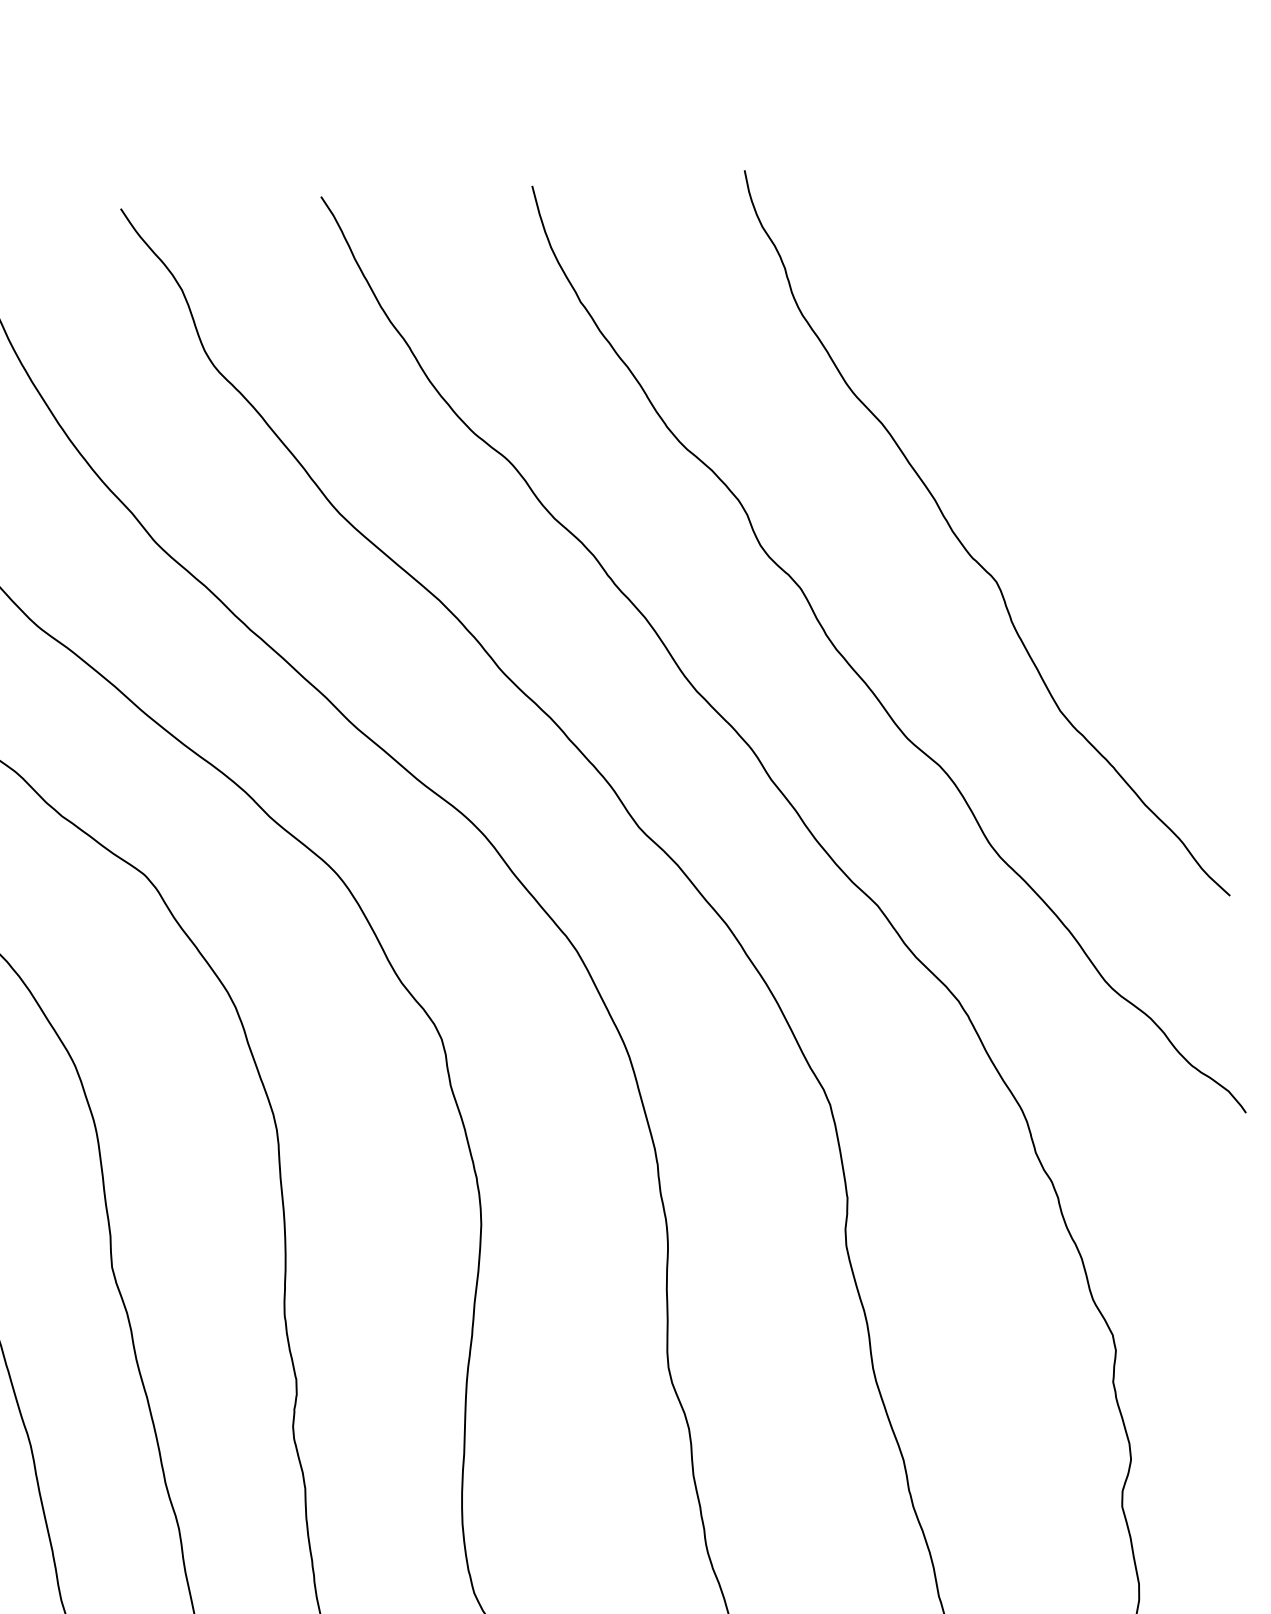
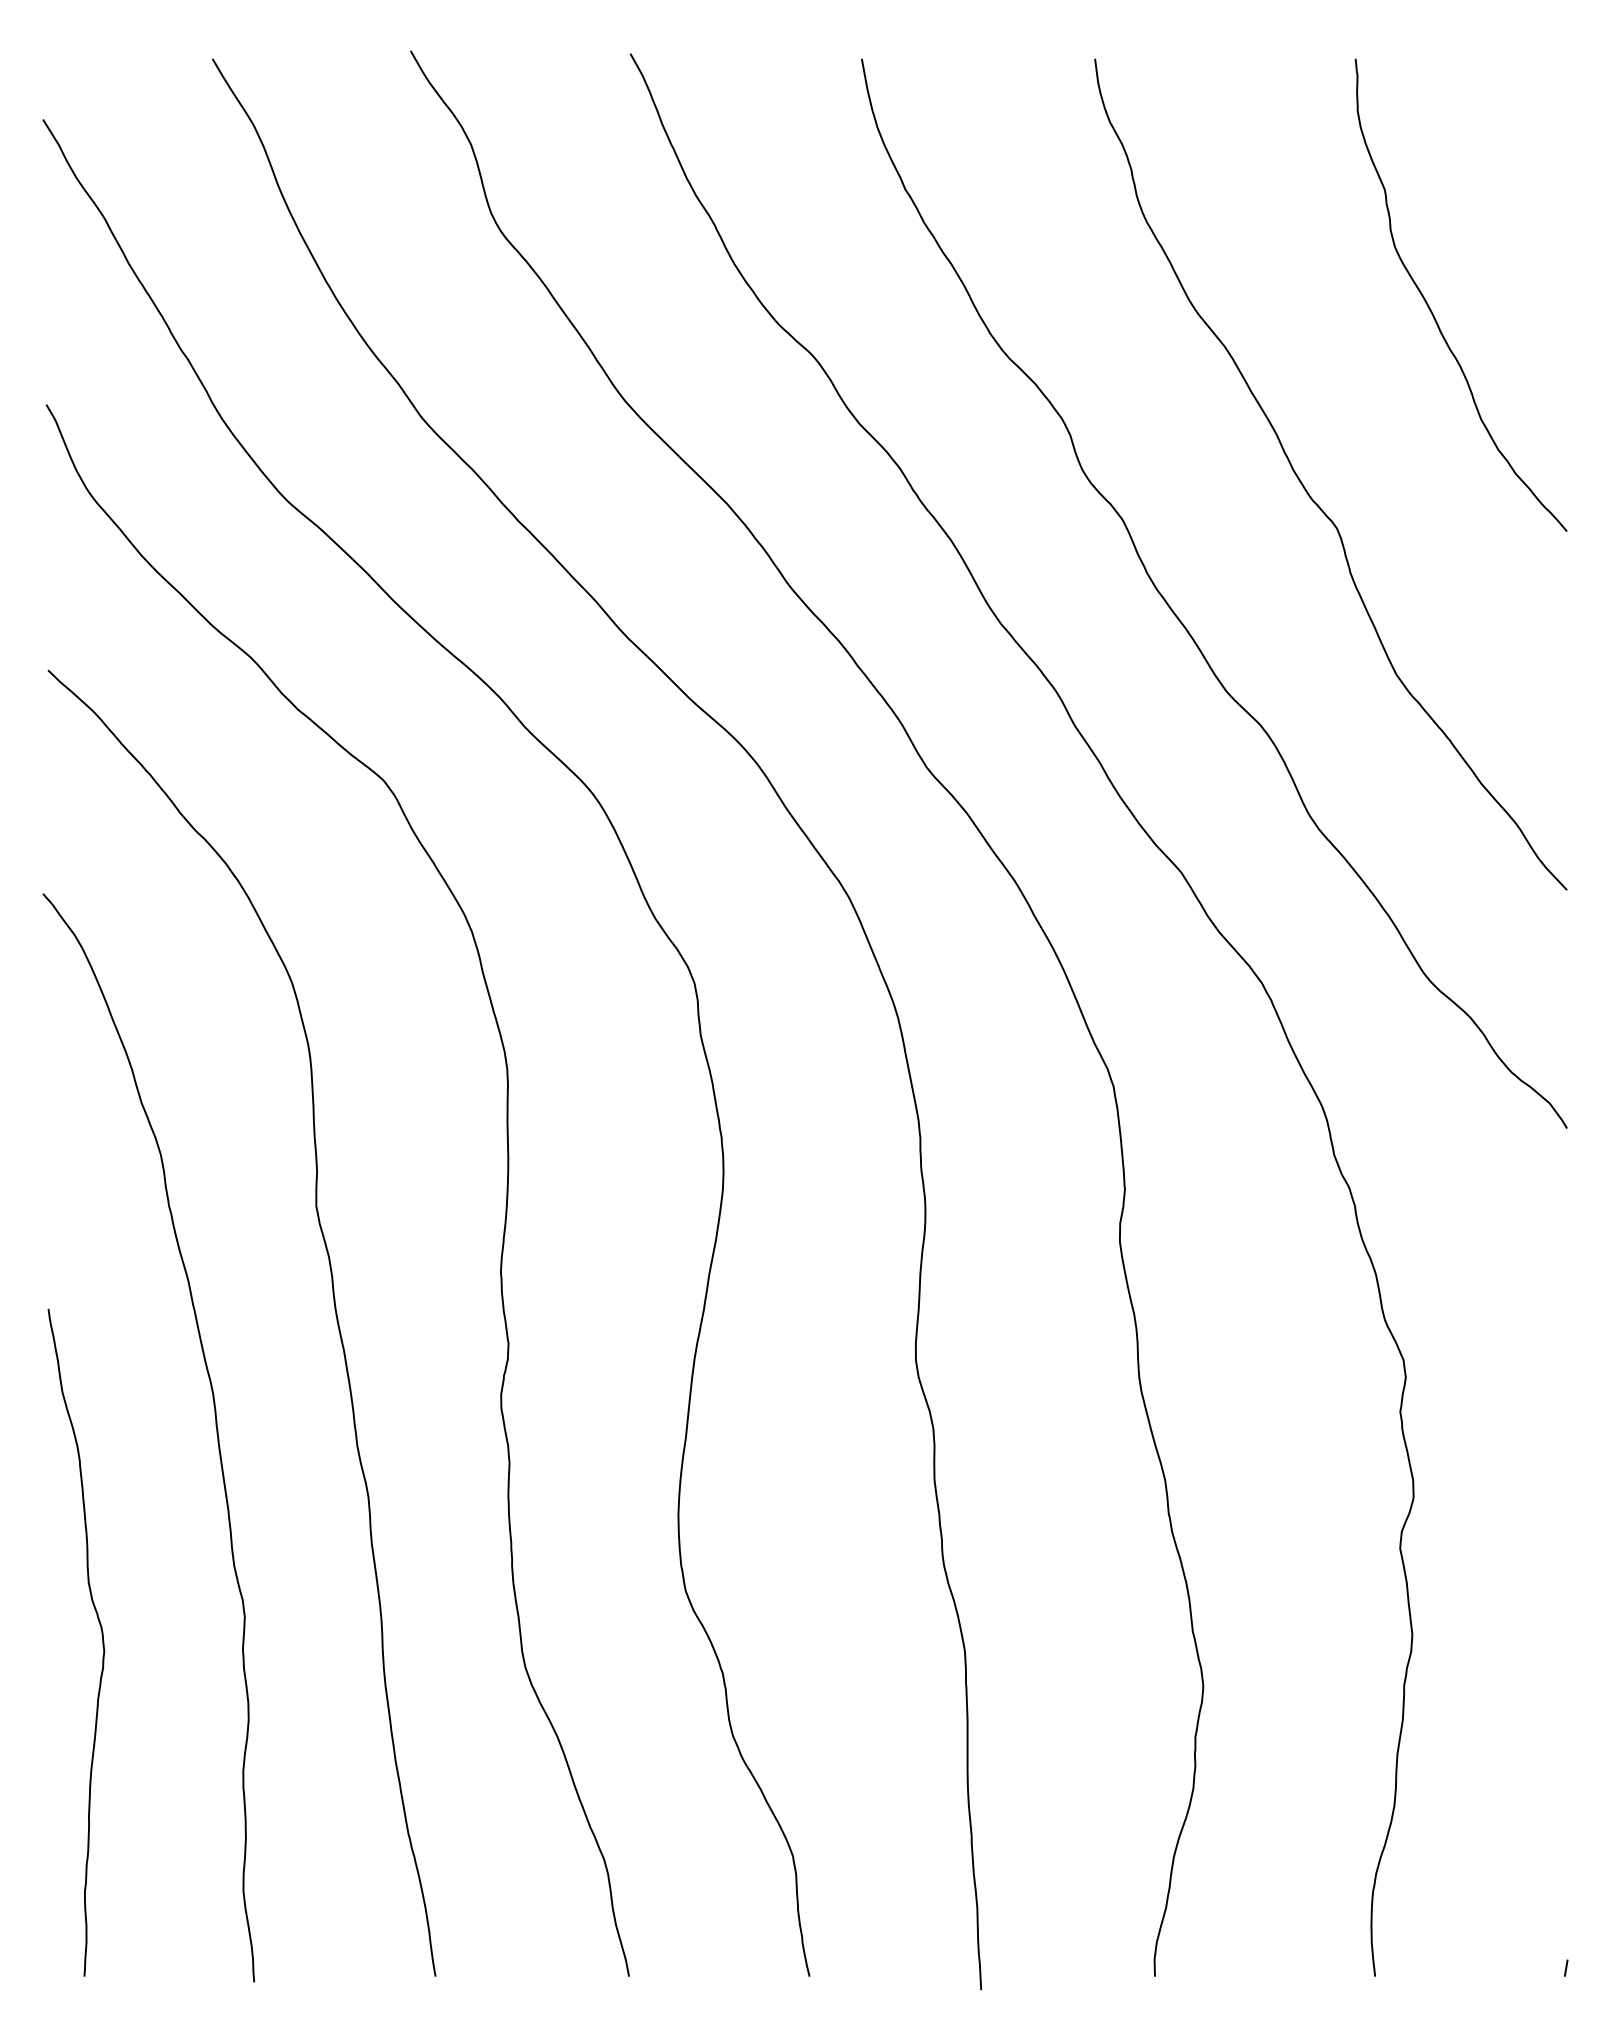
curve: (1067, 376) -> (1431, 309), added

